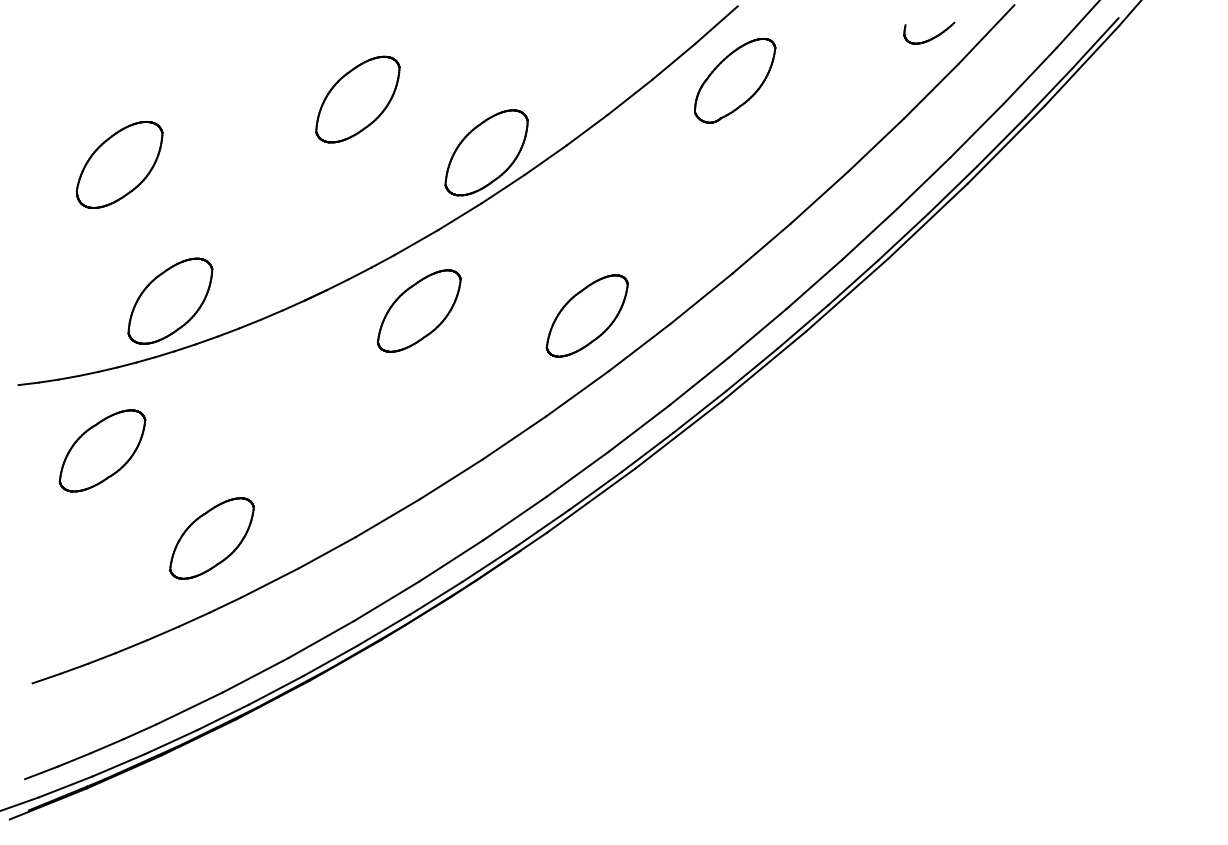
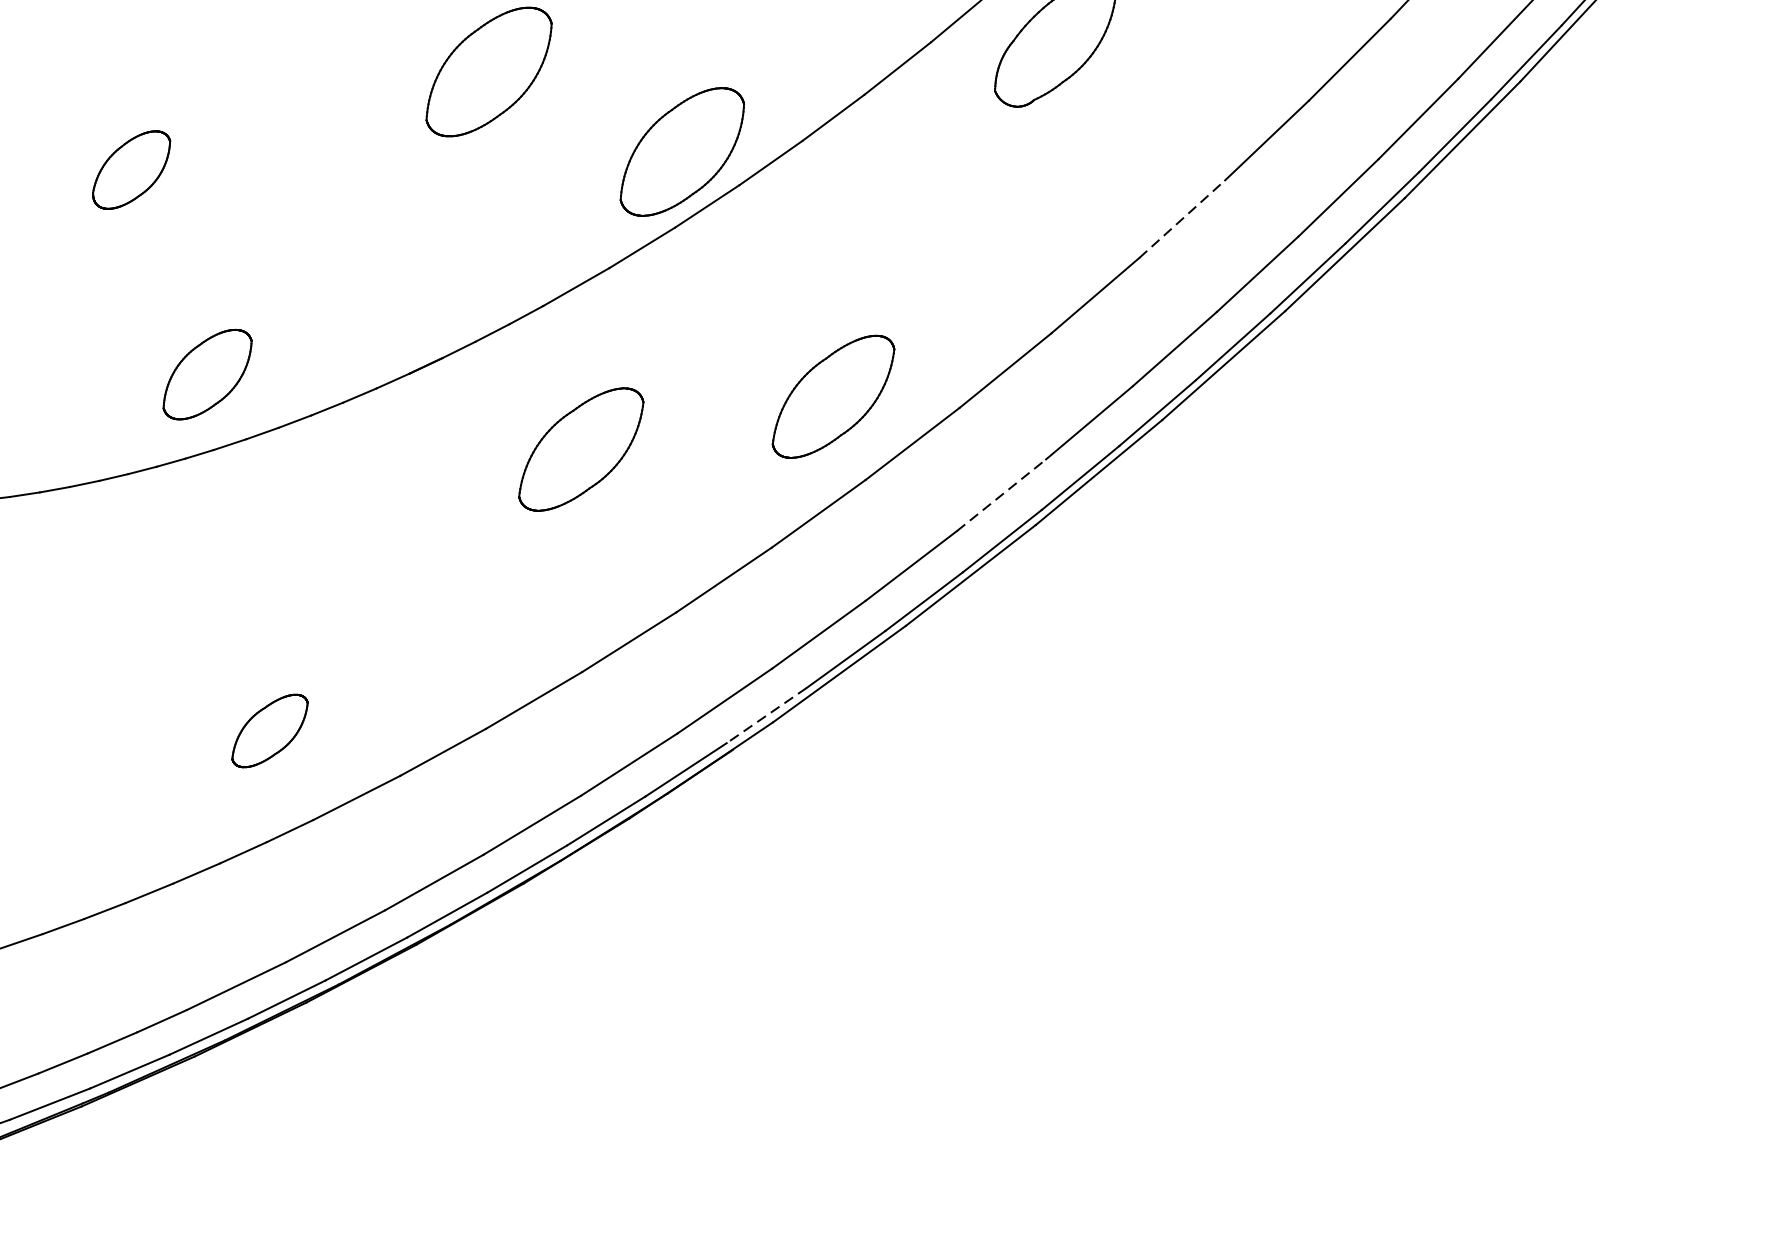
part: (119, 164) -> (131, 169), size x0.6
line: (819, 197) -> (1182, 218), solid -> dashed
part: (170, 300) -> (207, 373), size x0.7
part: (419, 310) -> (581, 448), moved
line: (699, 381) -> (1001, 495), solid -> dashed
part: (102, 450) -> (105, 598), removed
line: (542, 528) -> (766, 715), solid -> dashed
part: (211, 538) -> (269, 730), size x0.6

